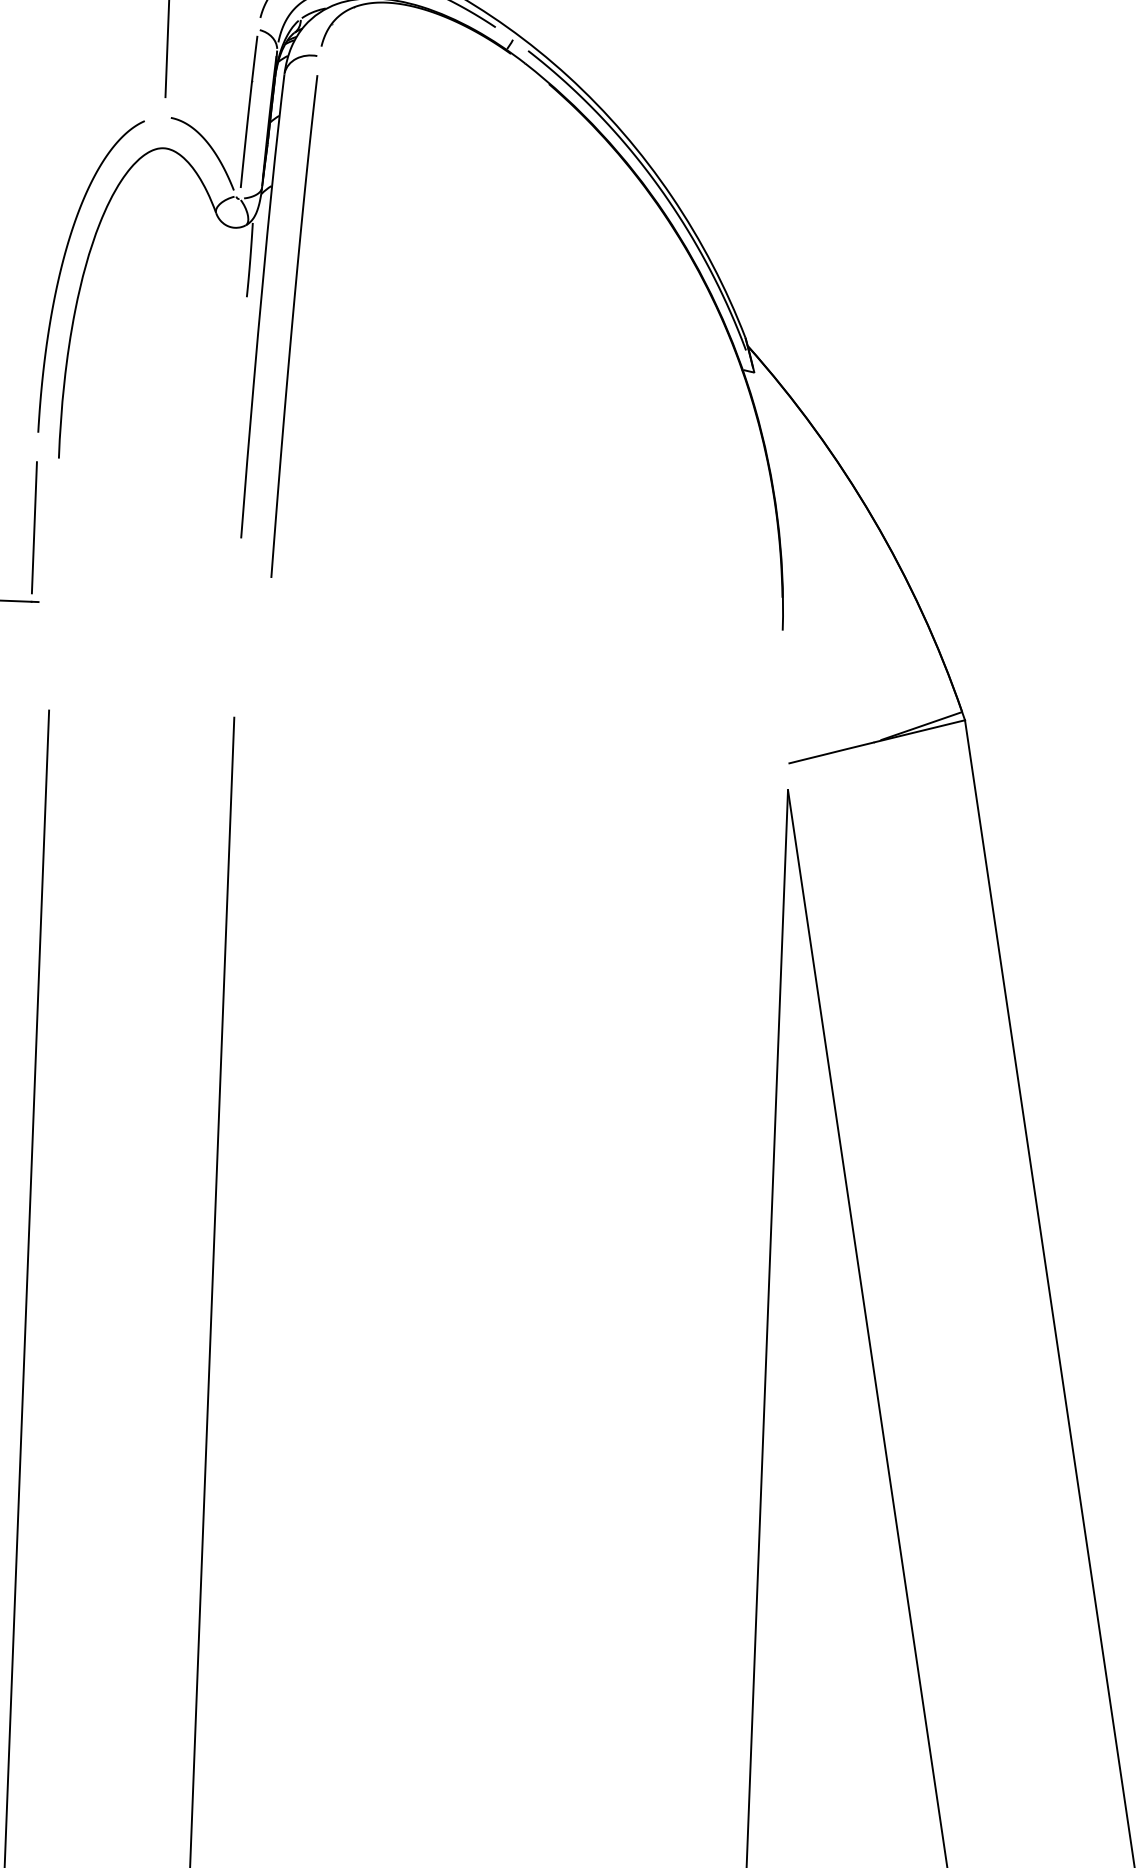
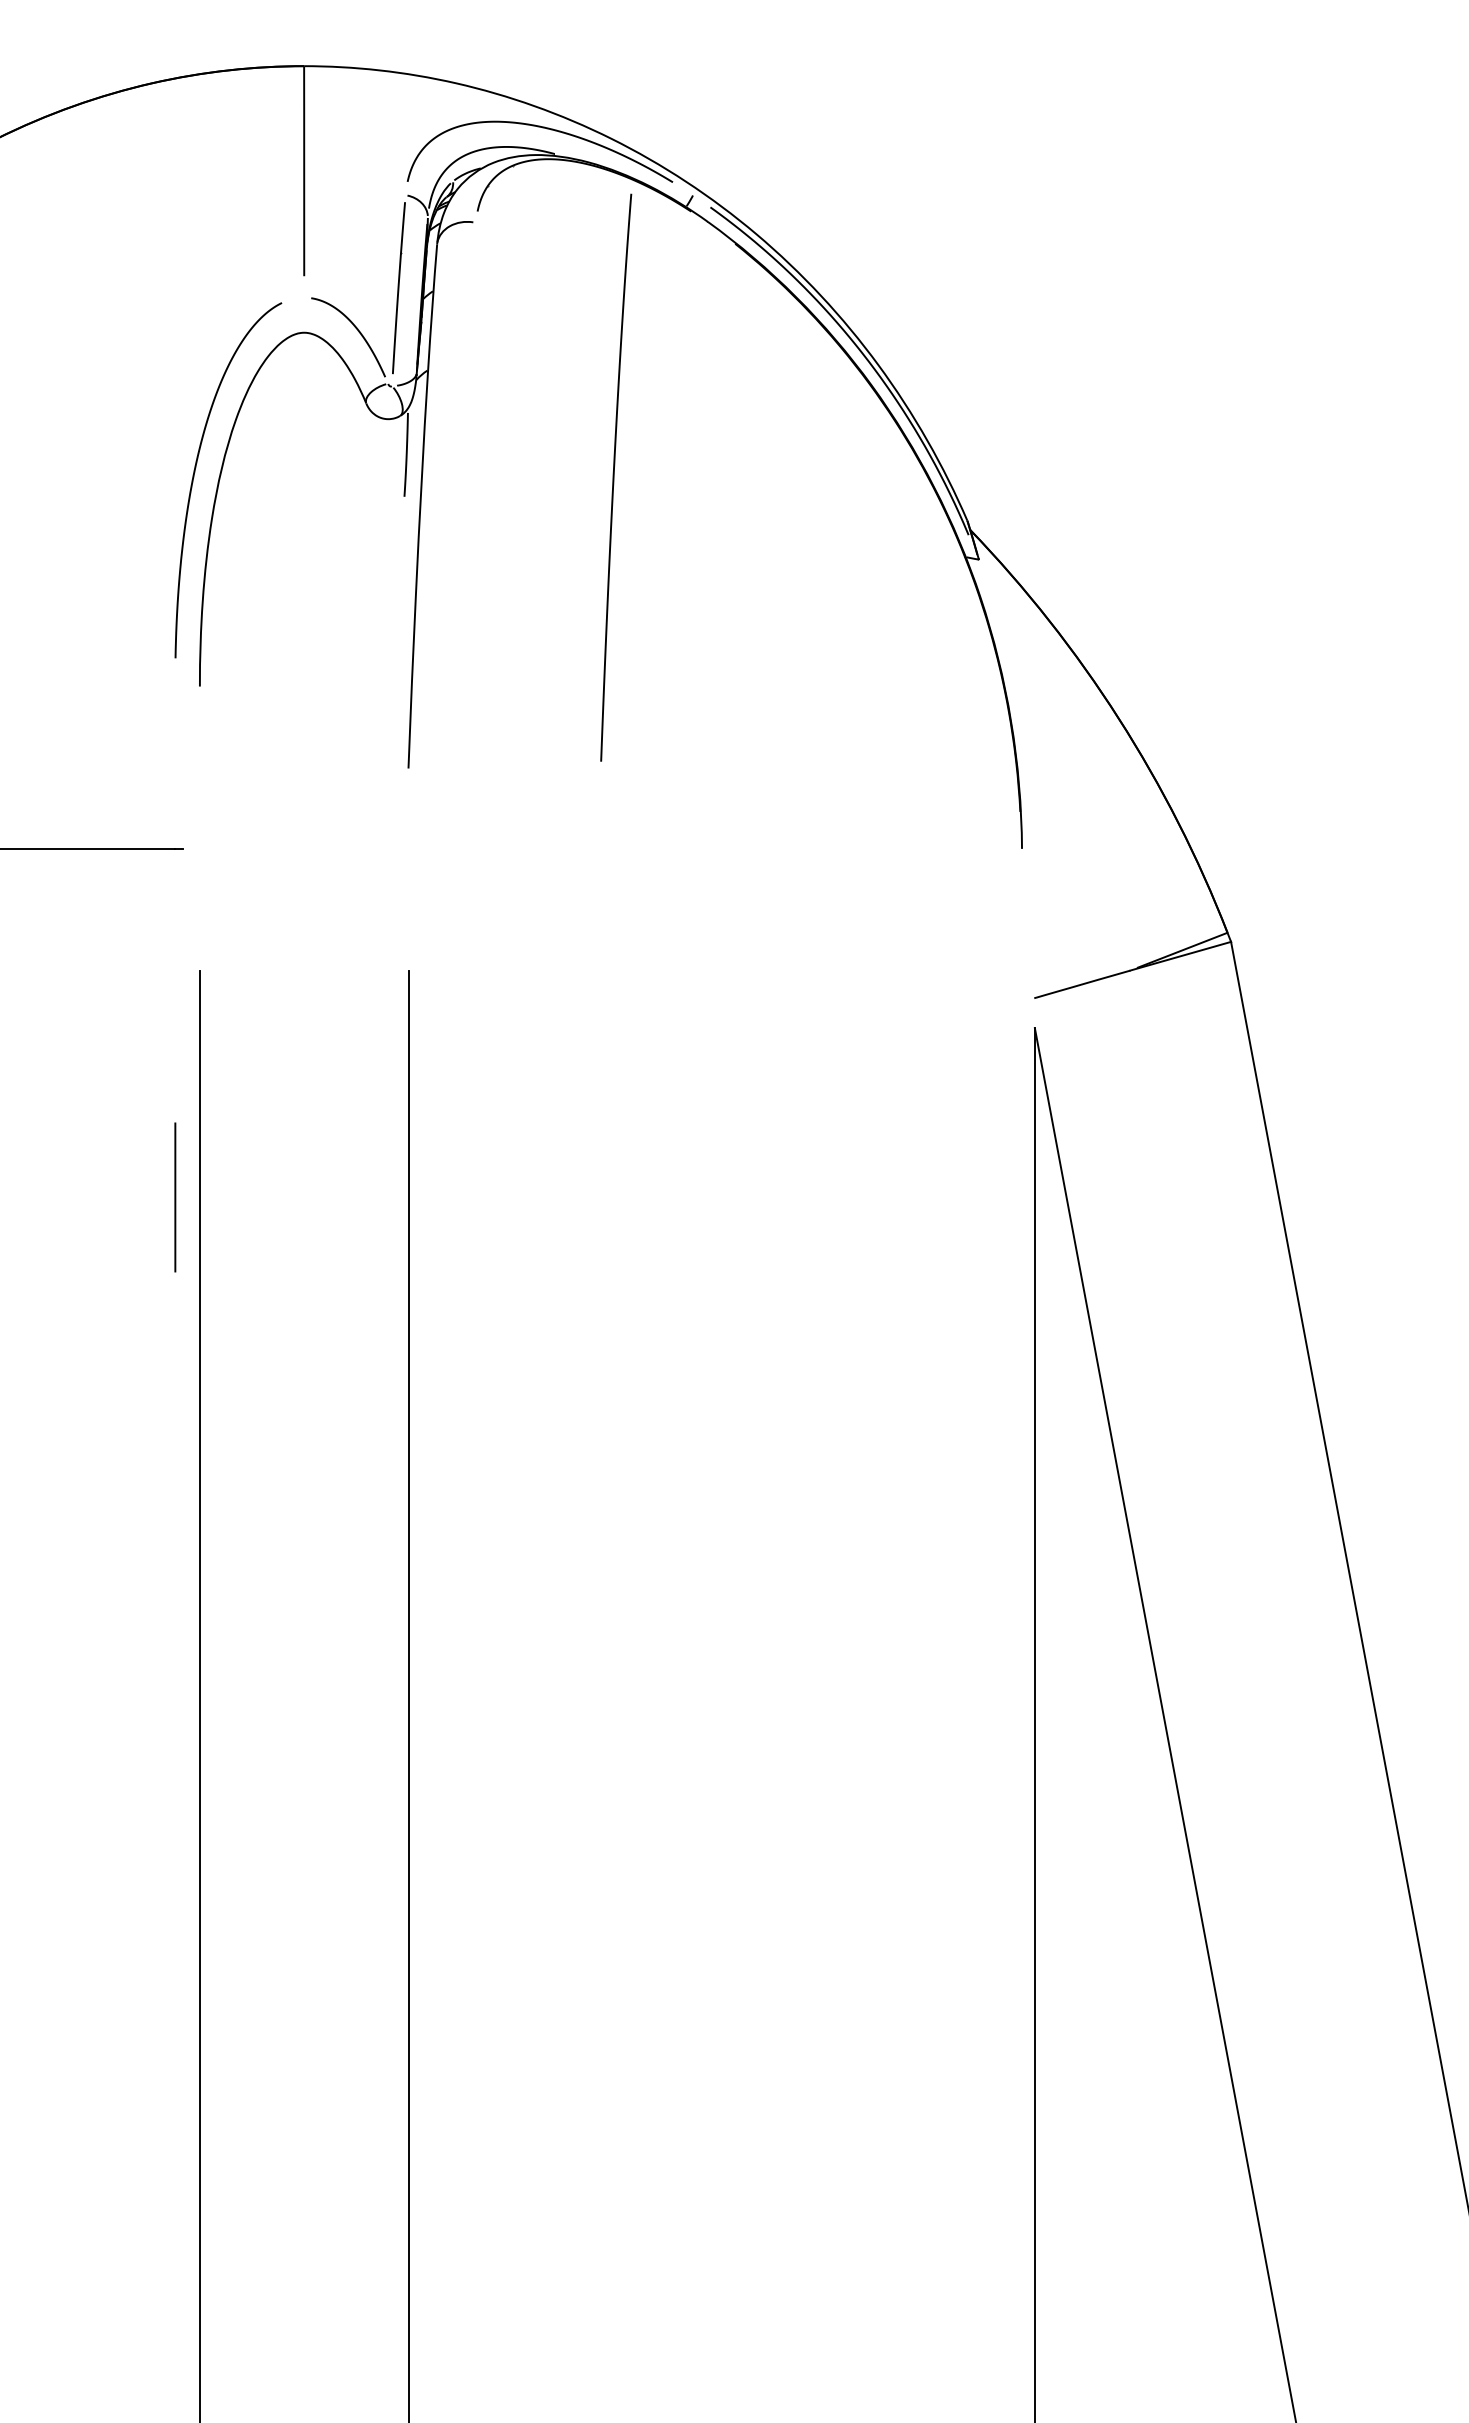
curve: (292, 326) -> (614, 477), moved
line: (34, 527) -> (175, 1197), moved

